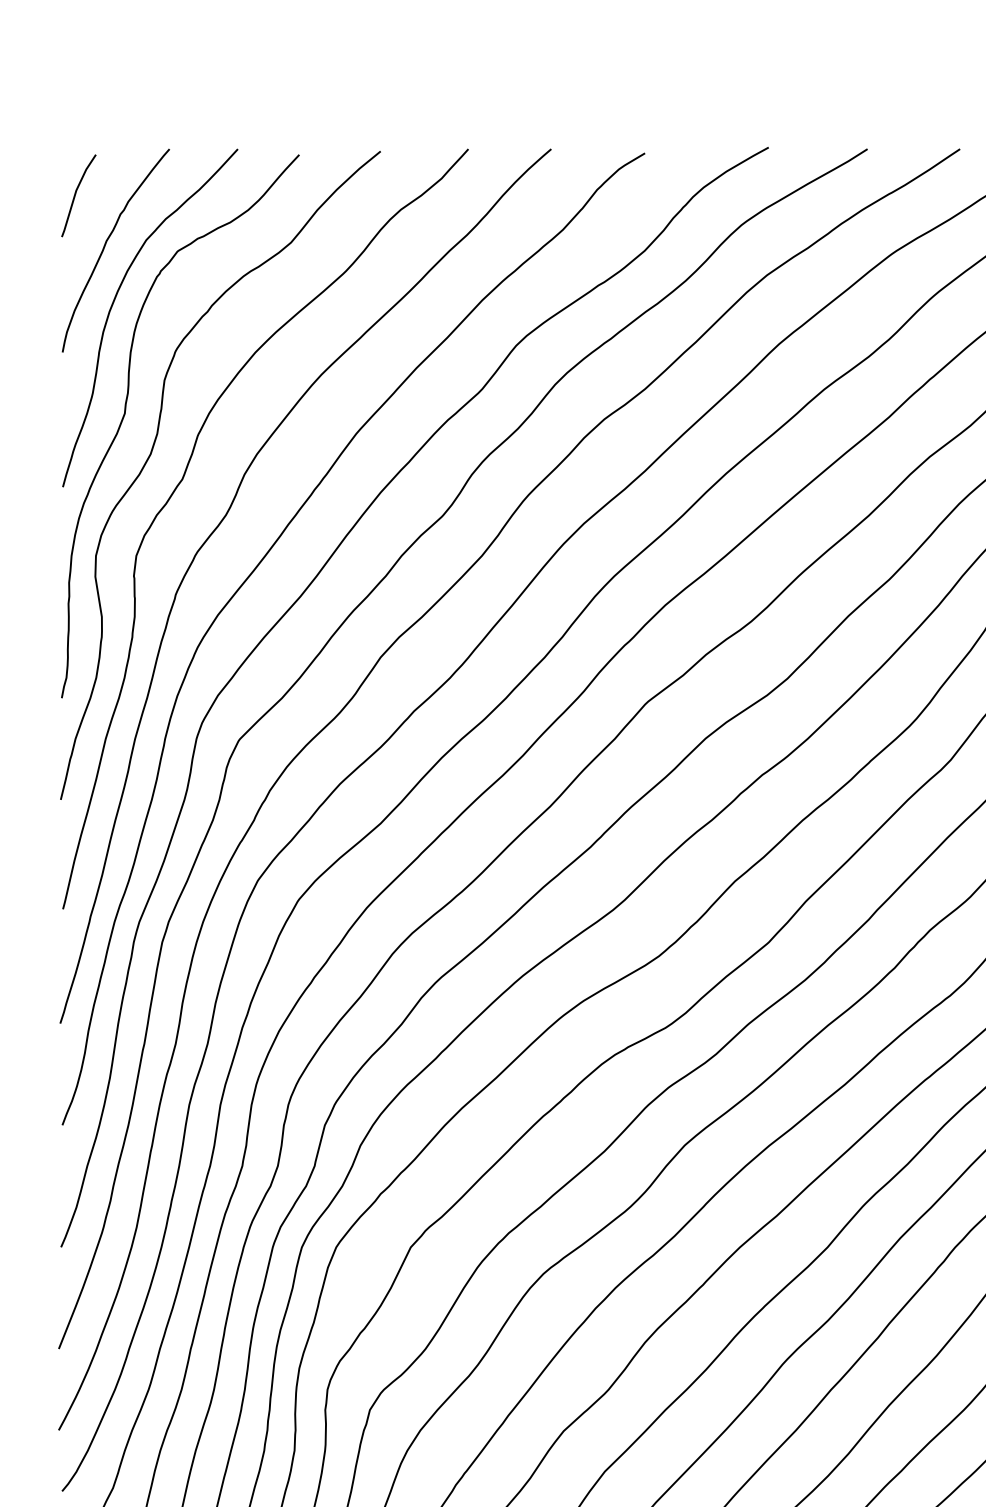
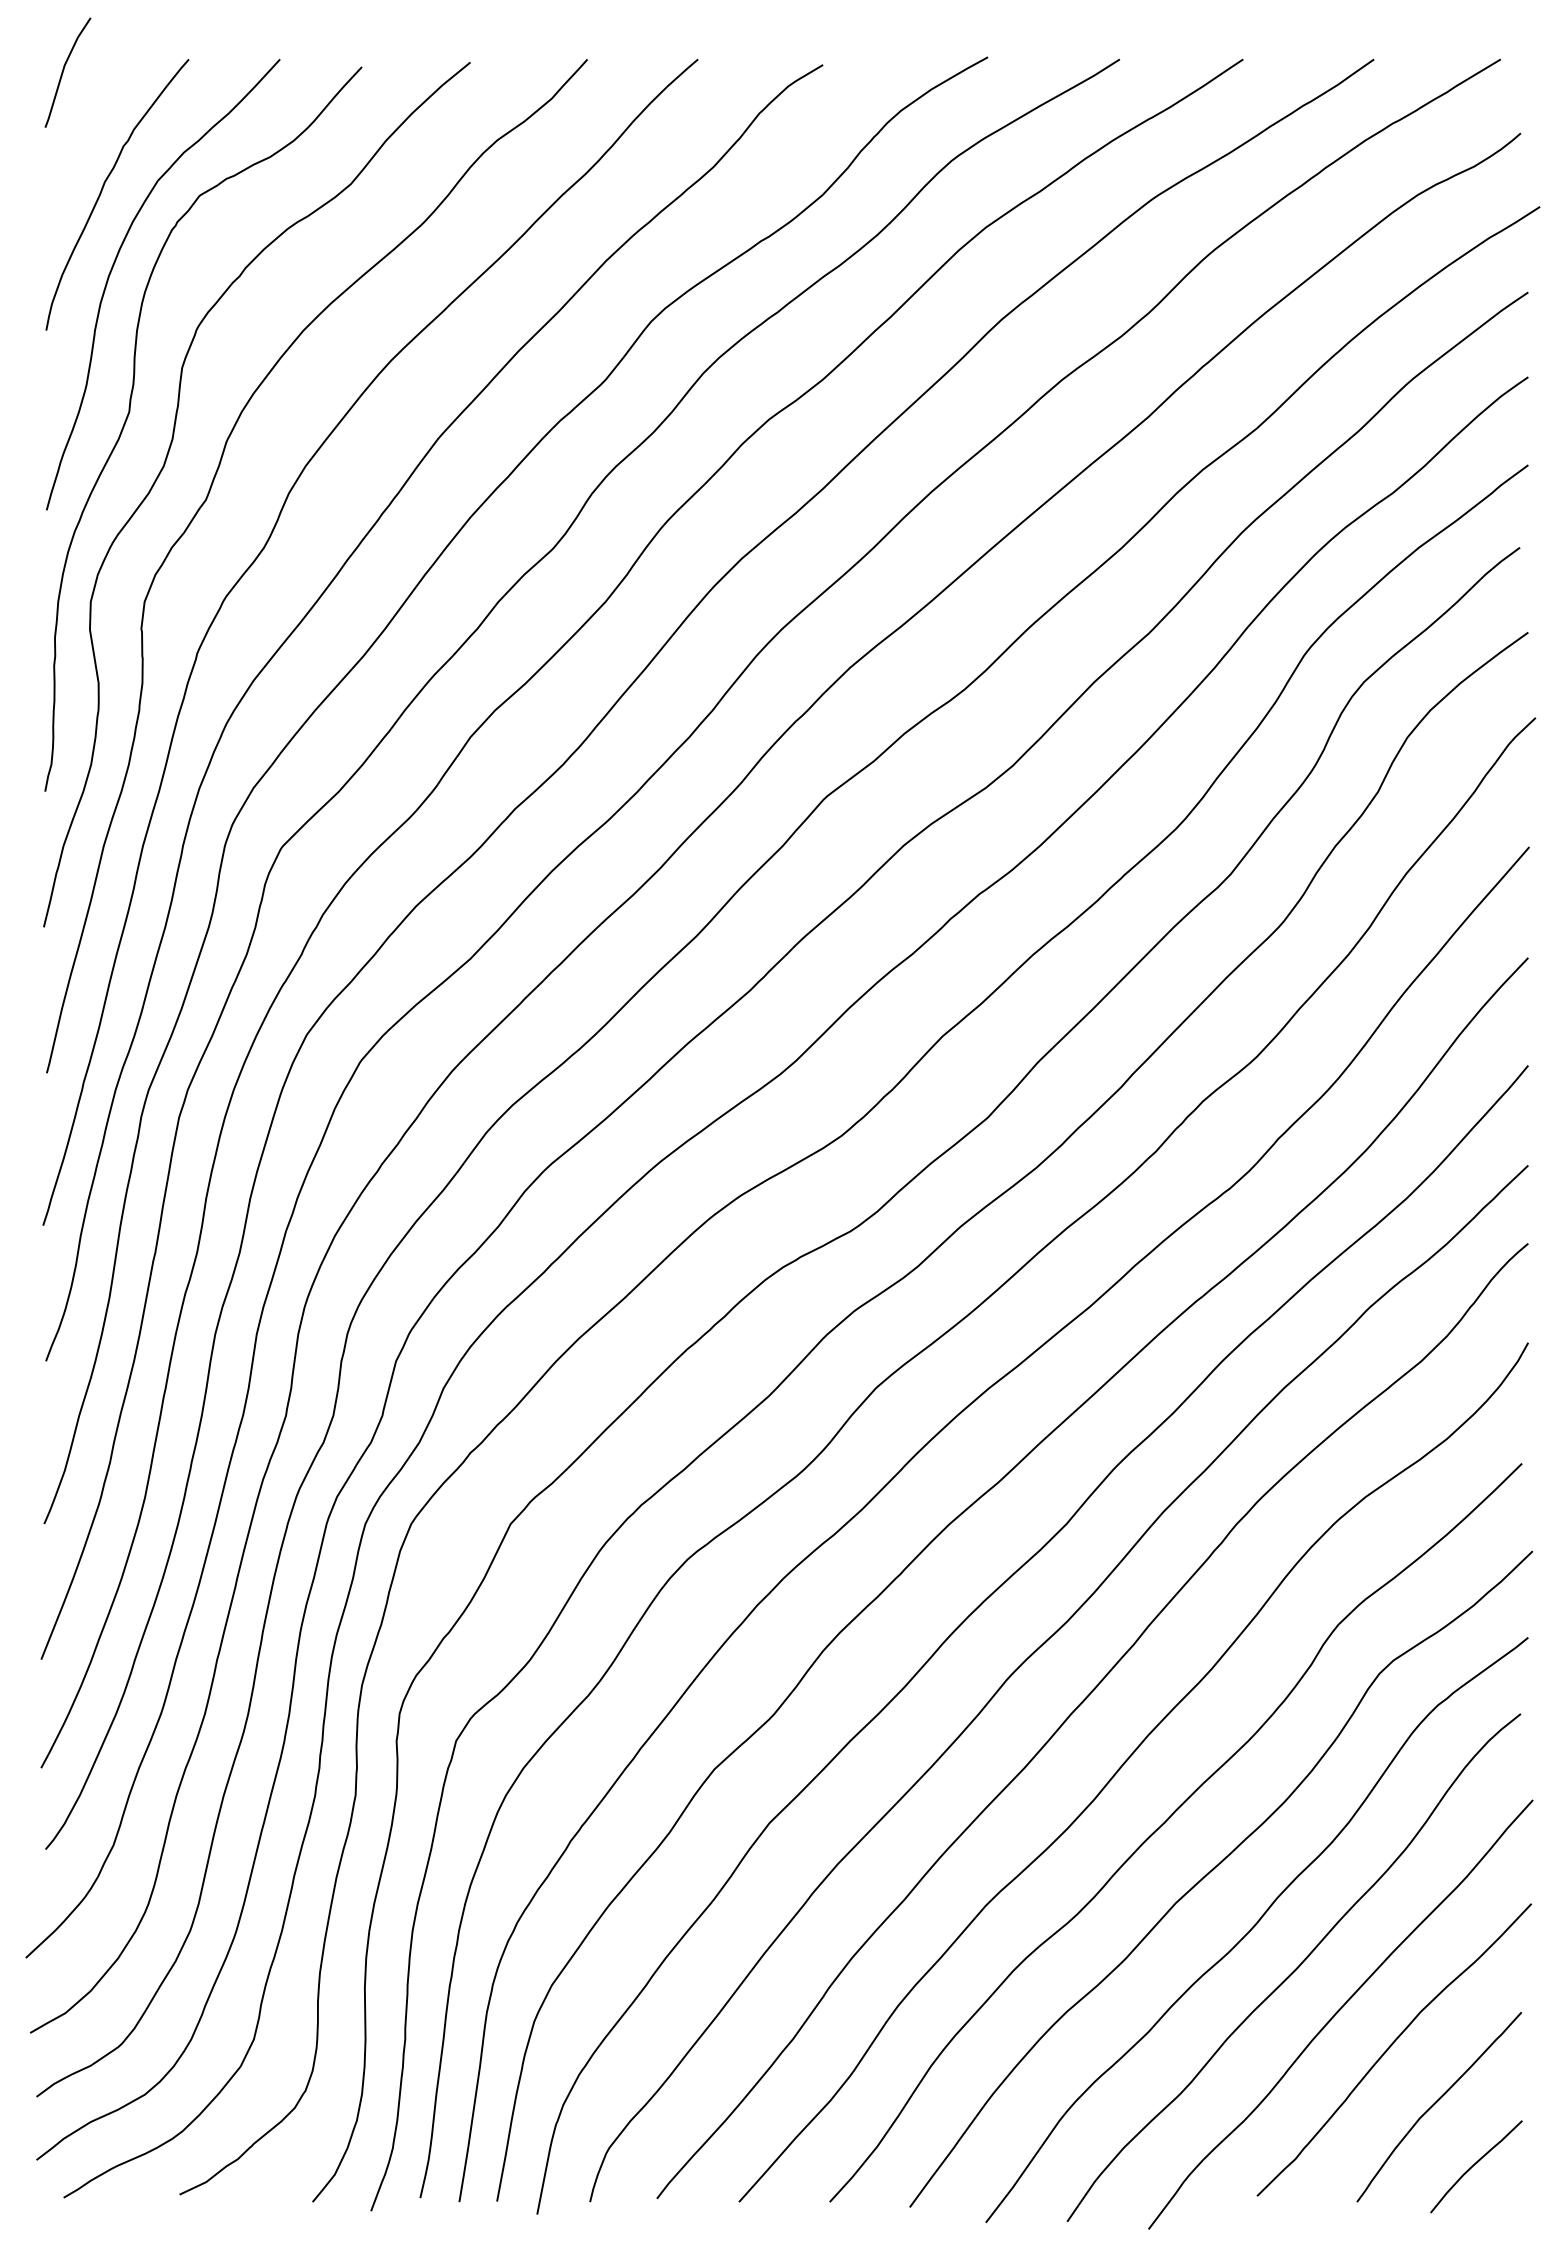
line: (76, 194) -> (64, 70), moved

